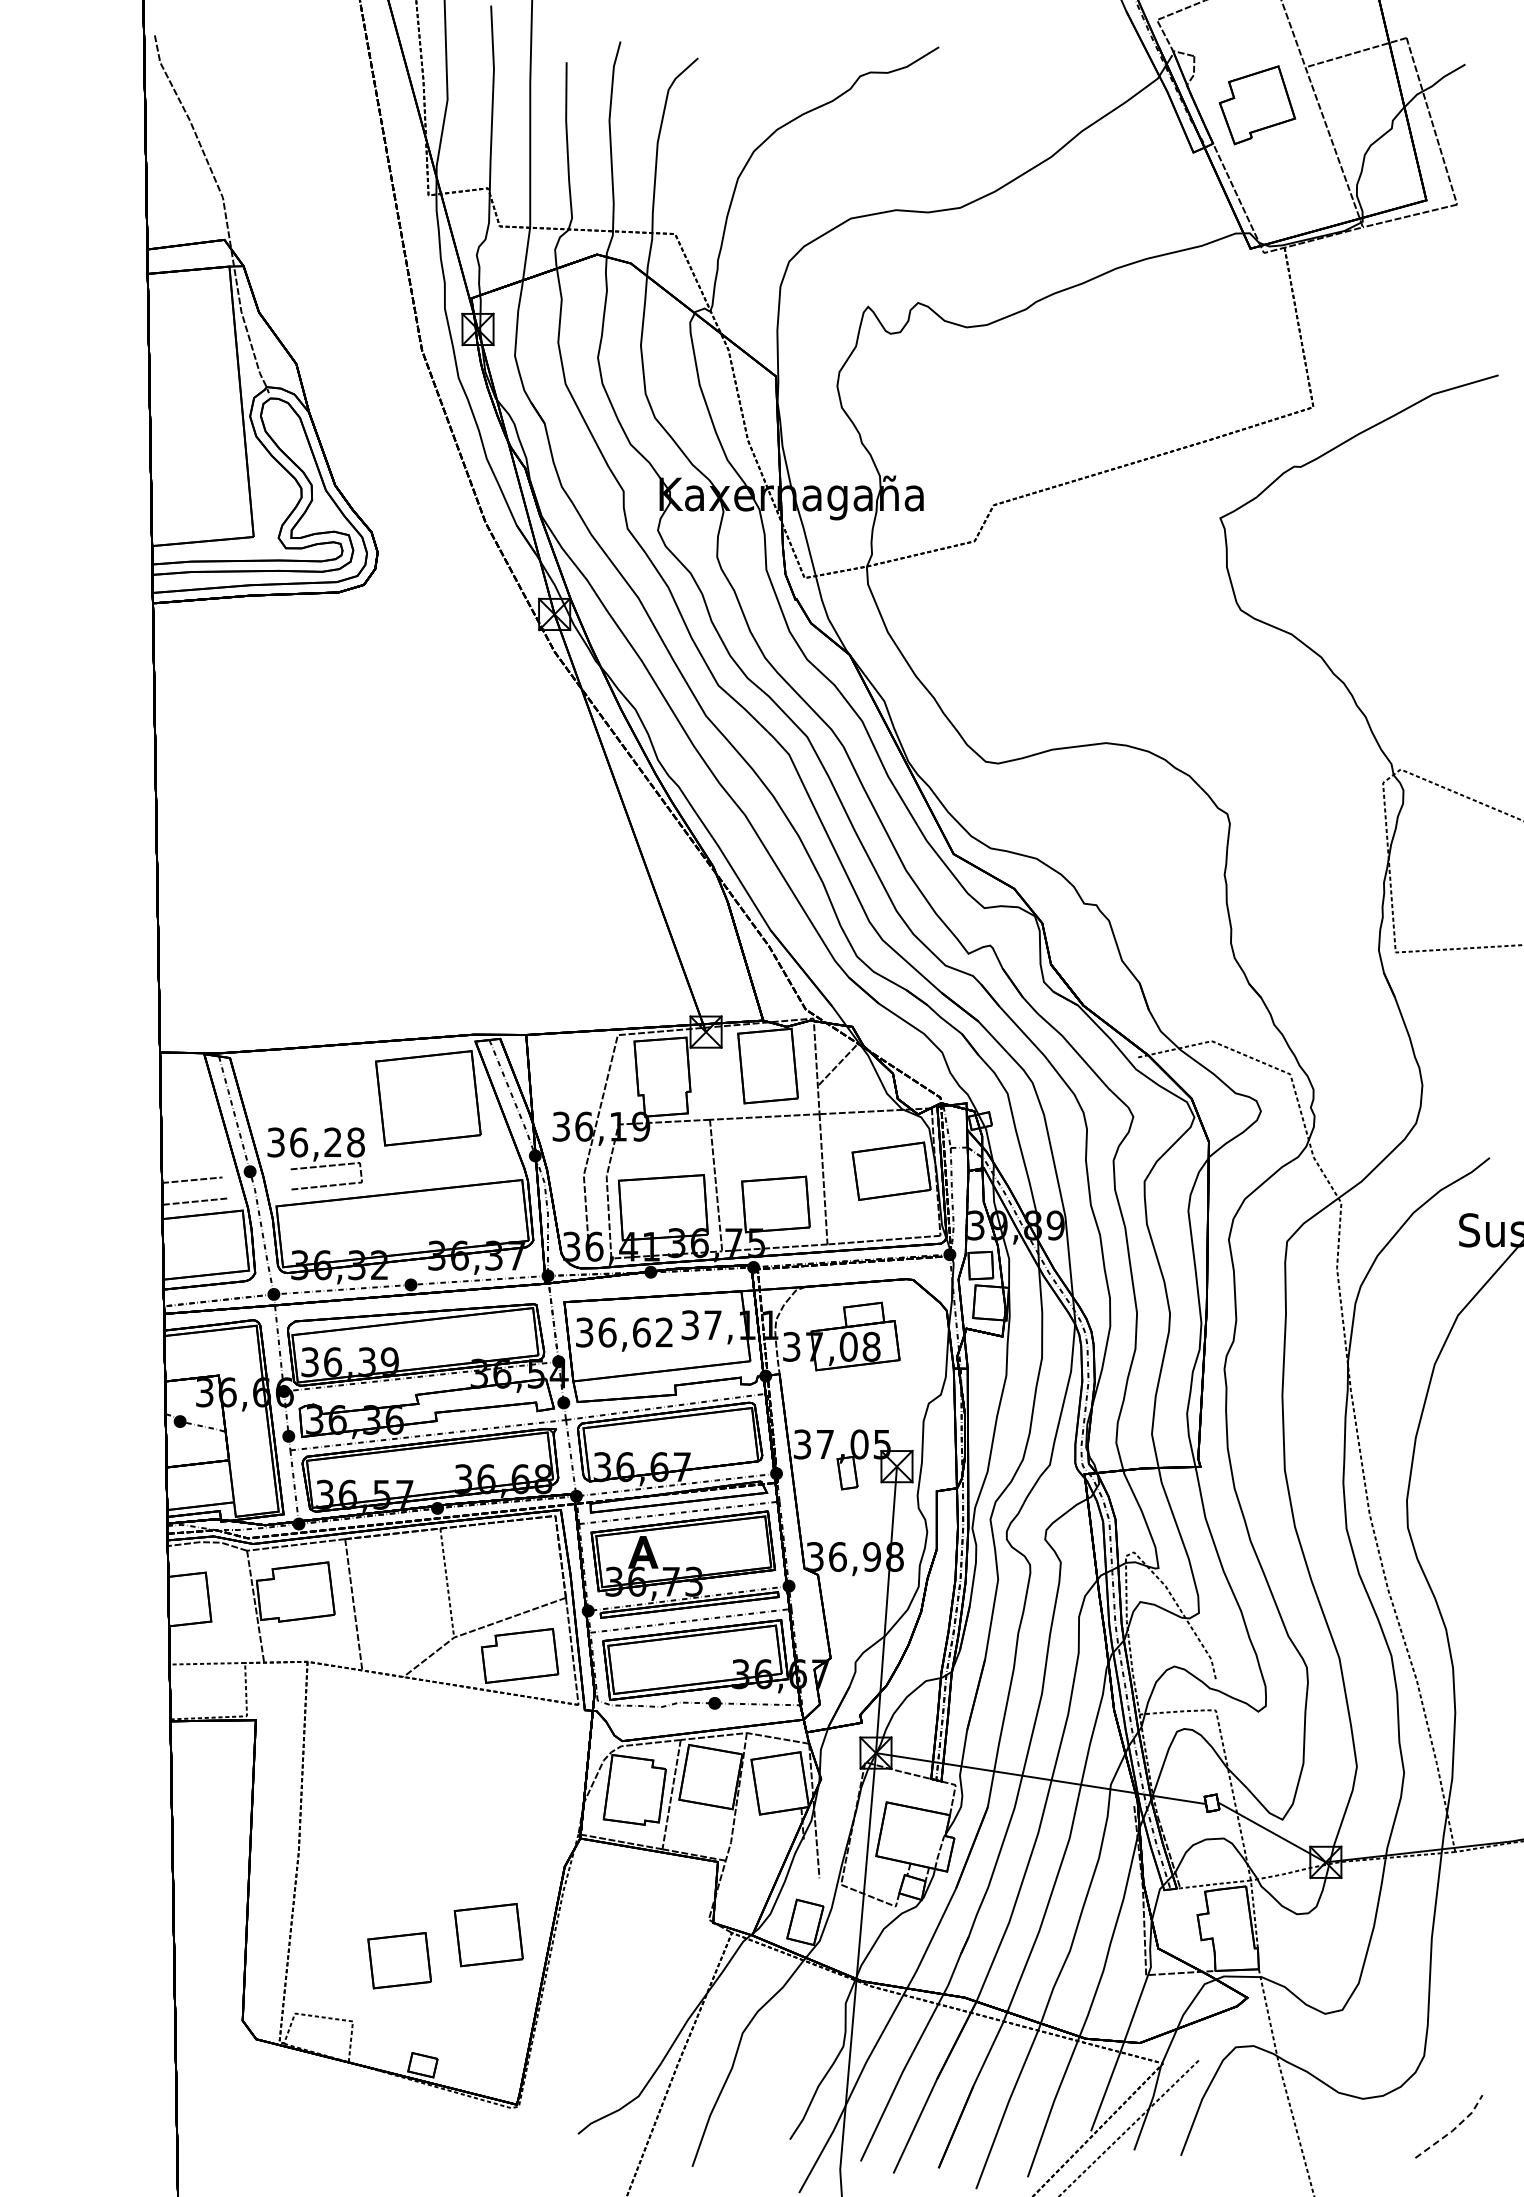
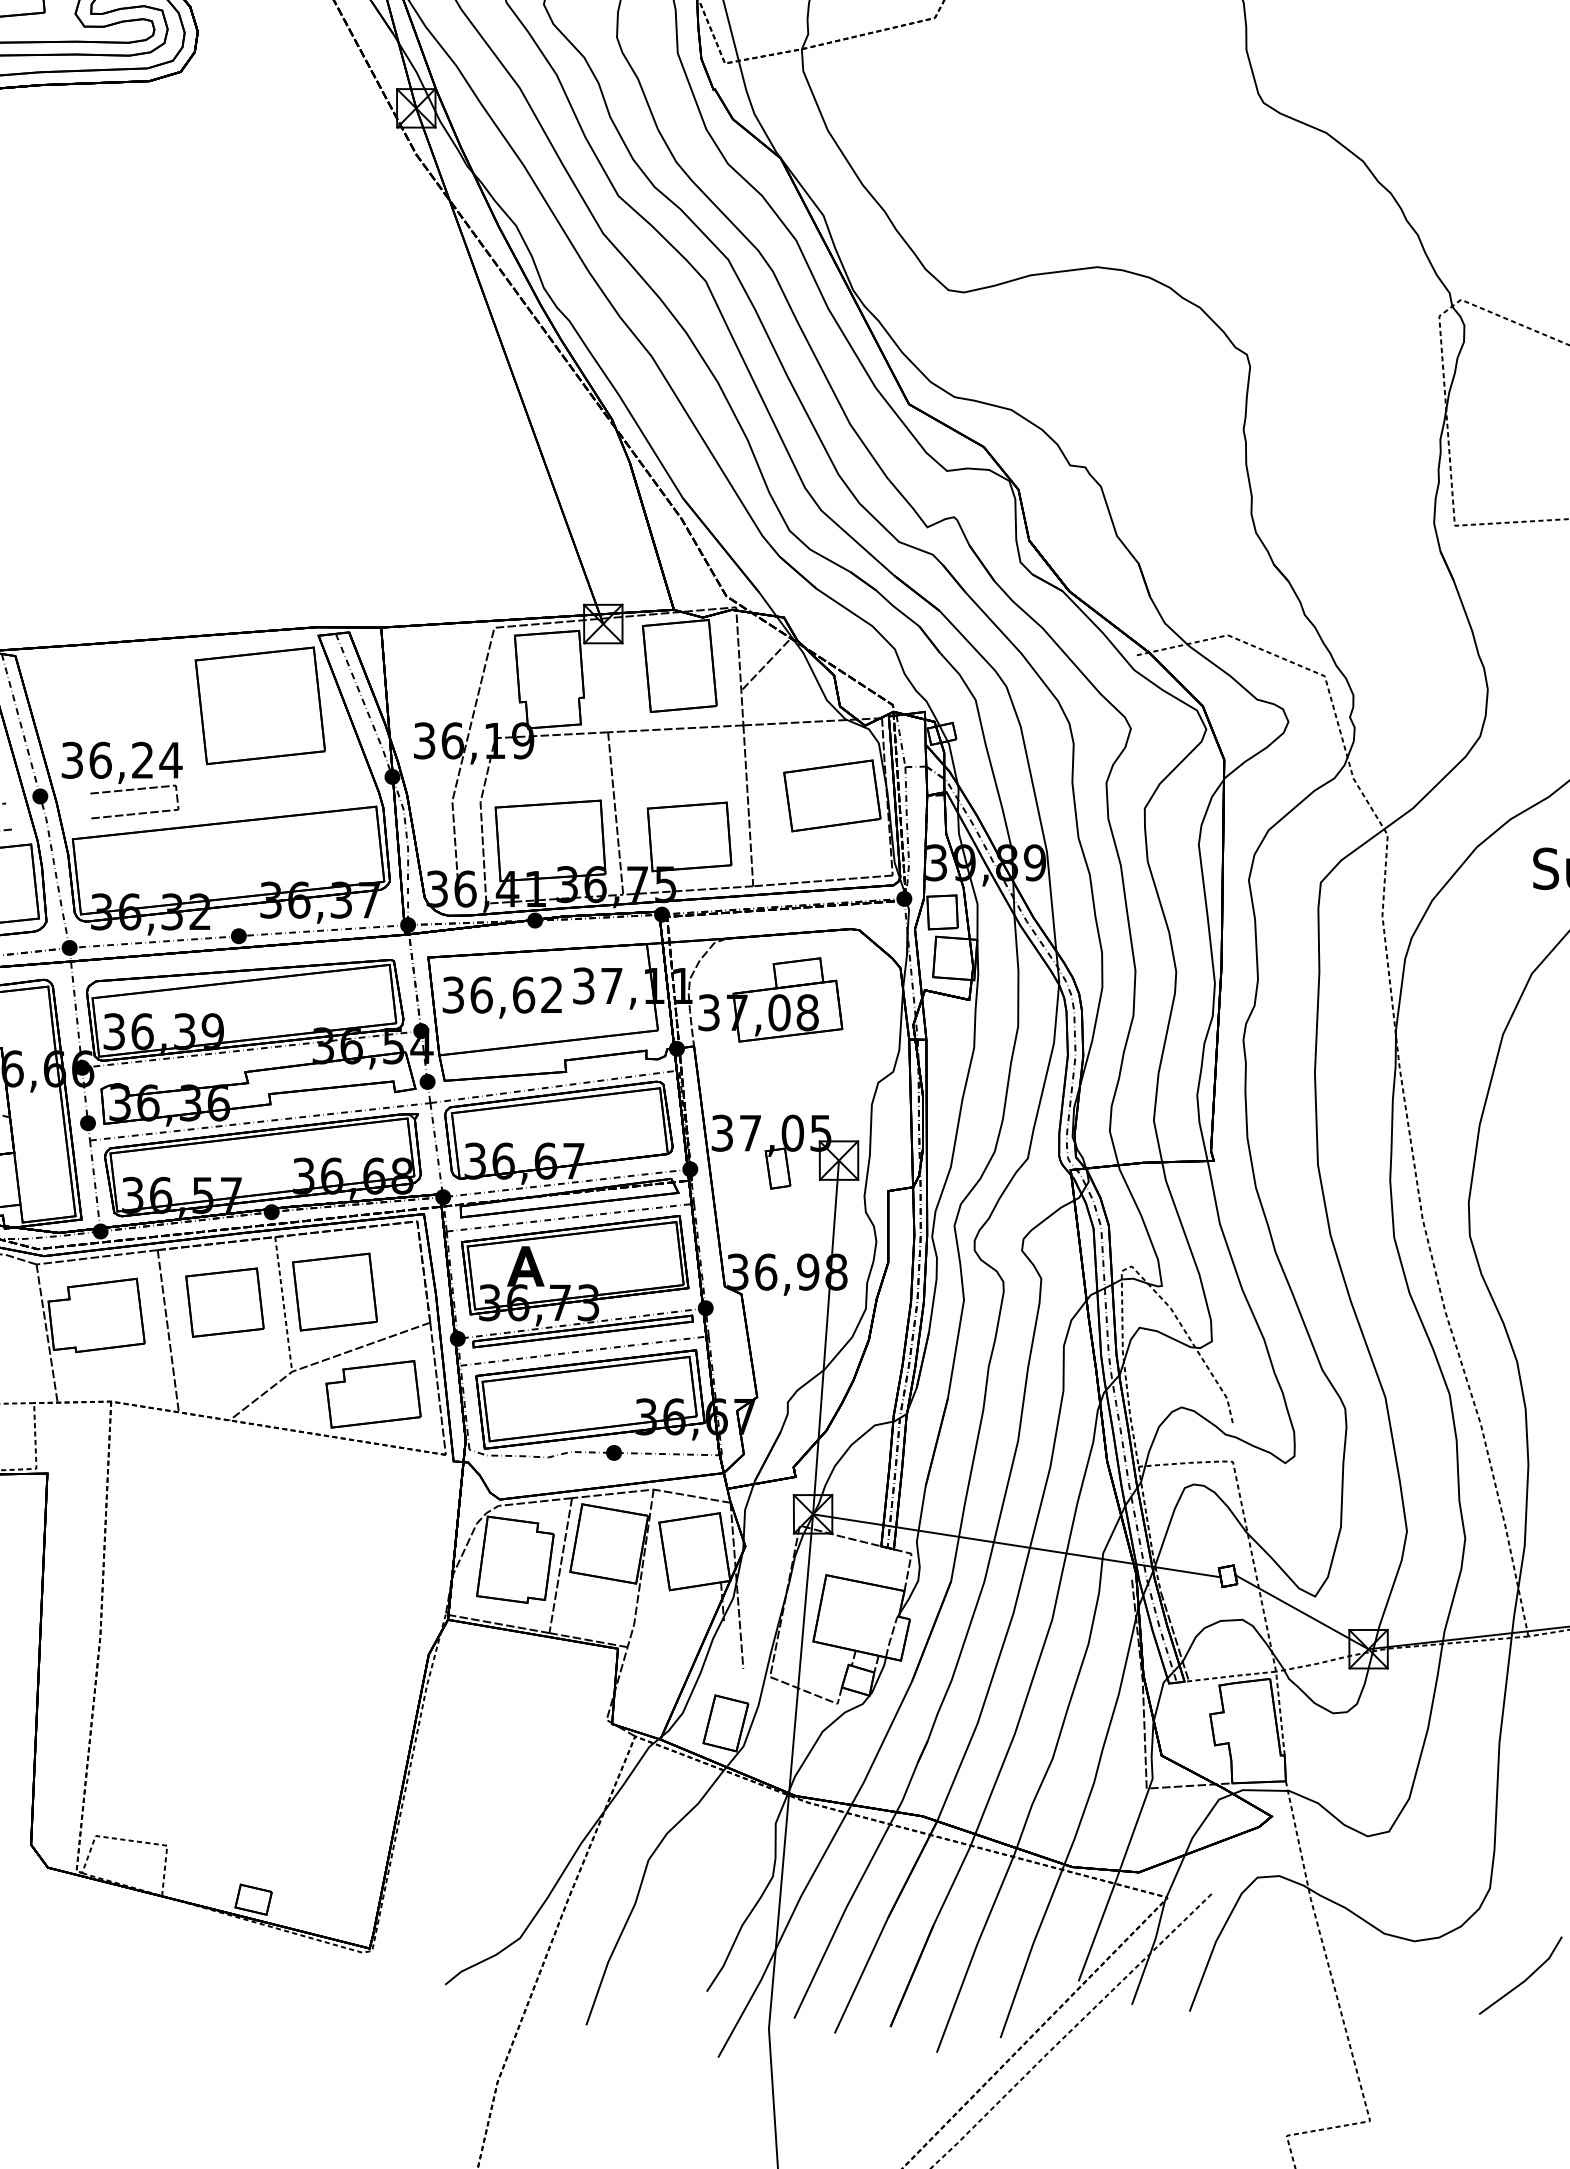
text: (355, 1142) -> (170, 760), 36,28 -> 36,24
part: (488, 1935) -> (334, 1292), moved
part: (399, 1960) -> (224, 1302), moved
line: (1453, 2130) -> (1526, 1980), dashed -> solid

